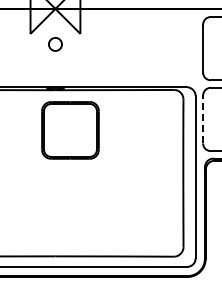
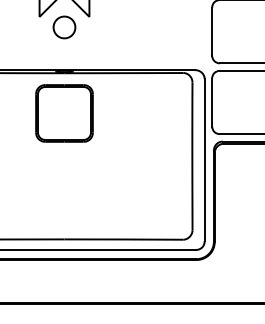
circle: (55, 44) -> (64, 27), size x1.67
line: (203, 119) -> (212, 102), dashed -> solid
part: (70, 130) -> (64, 113), moved

